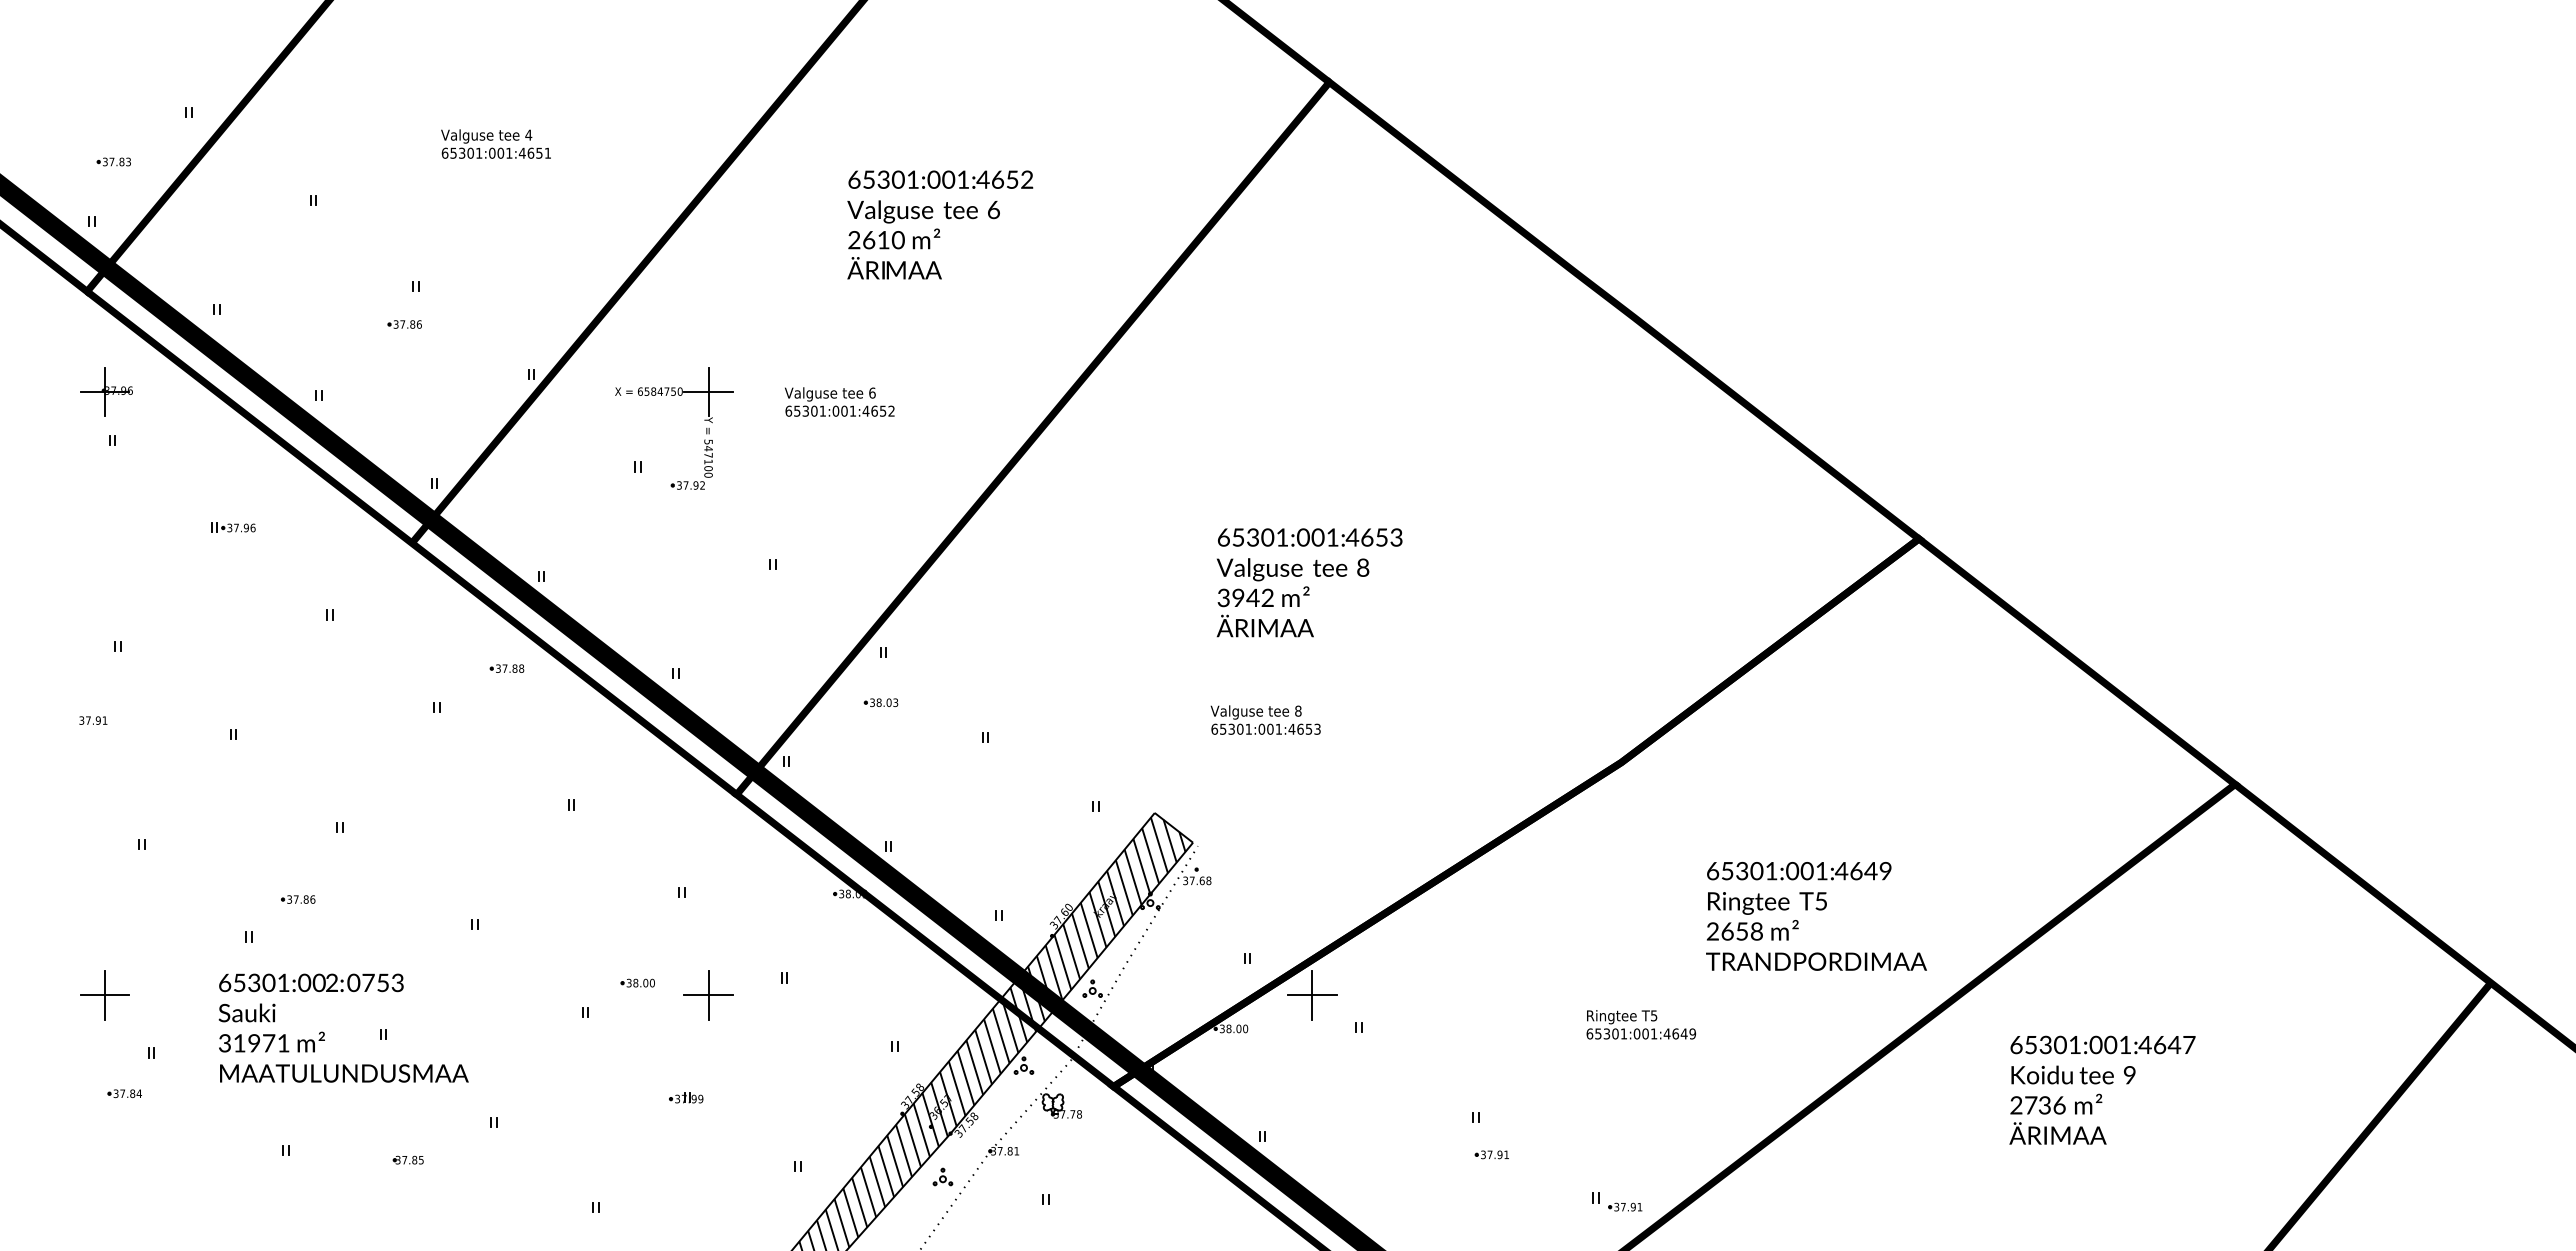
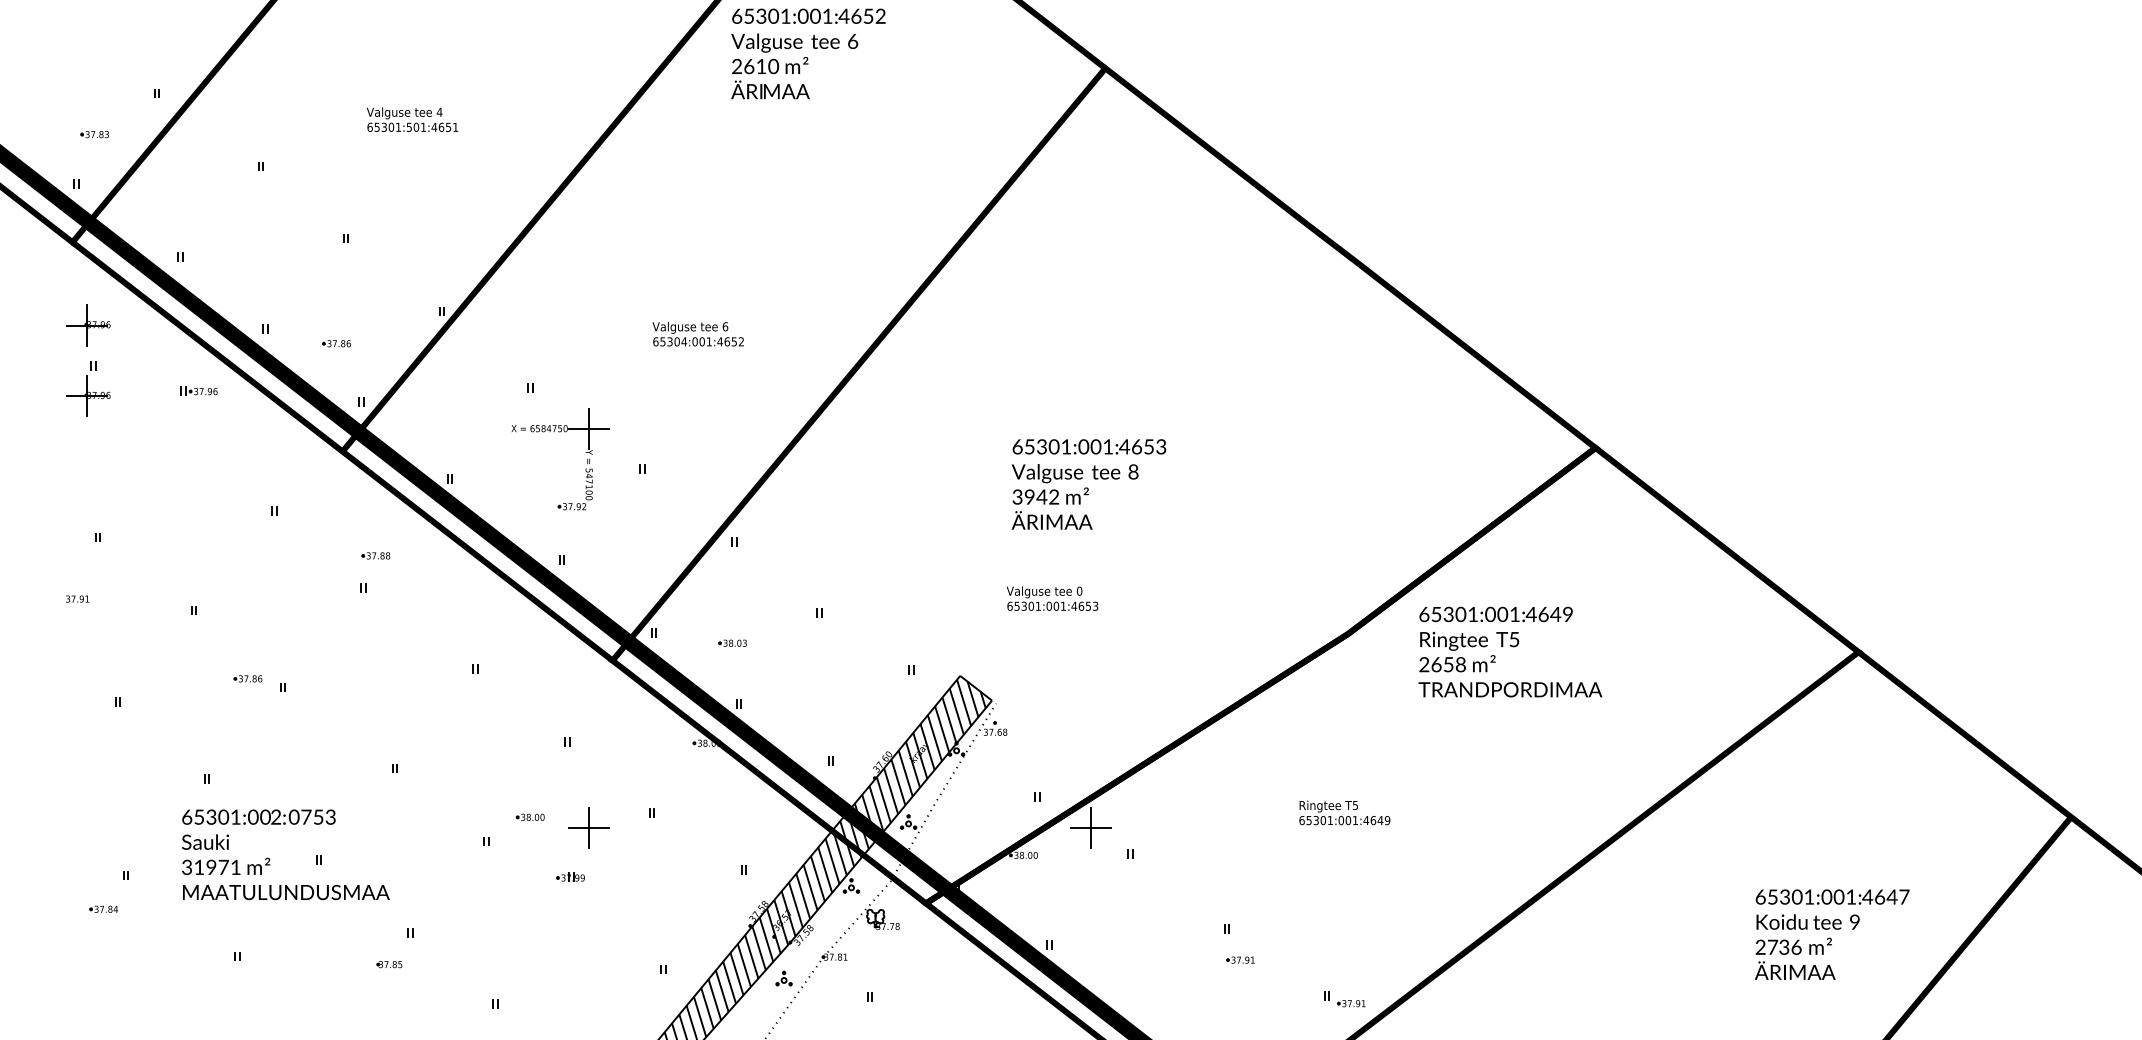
text: (492, 152) -> (409, 126), 65301:001:4651 -> 65301:501:4651
text: (940, 224) -> (808, 53), moved
part: (404, 324) -> (336, 343), moved
text: (822, 410) -> (683, 341), 65301:001:4652 -> 65304:001:4652
part: (704, 420) -> (585, 452), moved
part: (106, 476) -> (88, 396), added
part: (233, 527) -> (199, 391), moved
part: (506, 668) -> (375, 555), moved
part: (880, 702) -> (732, 643), moved
text: (1298, 711) -> (1079, 591), 8 -> 0
part: (298, 899) -> (248, 678), moved
text: (1816, 916) -> (1510, 652), moved
part: (104, 995) -> (86, 827), removed
text: (1640, 1024) -> (1344, 812), moved
text: (2102, 1089) -> (1832, 934), moved
part: (686, 1097) -> (570, 876), moved
part: (407, 1159) -> (388, 964), moved

